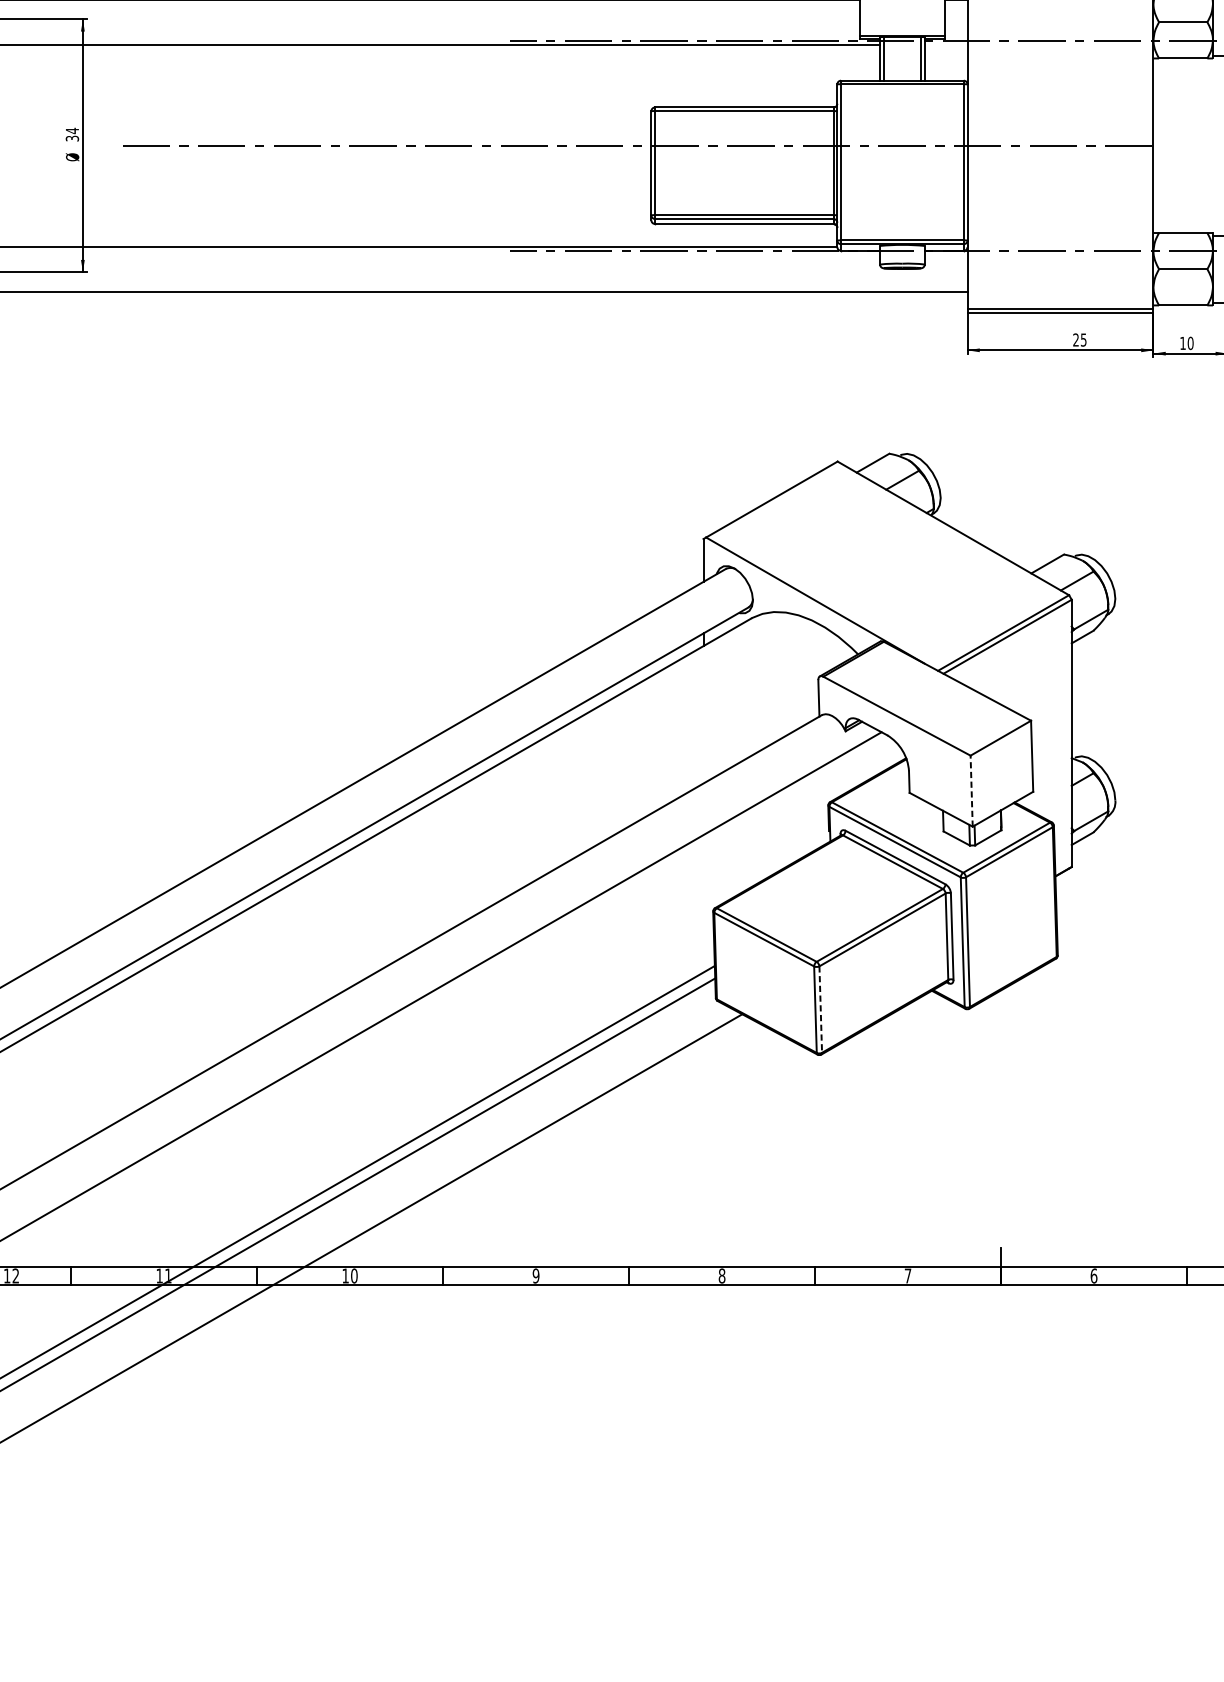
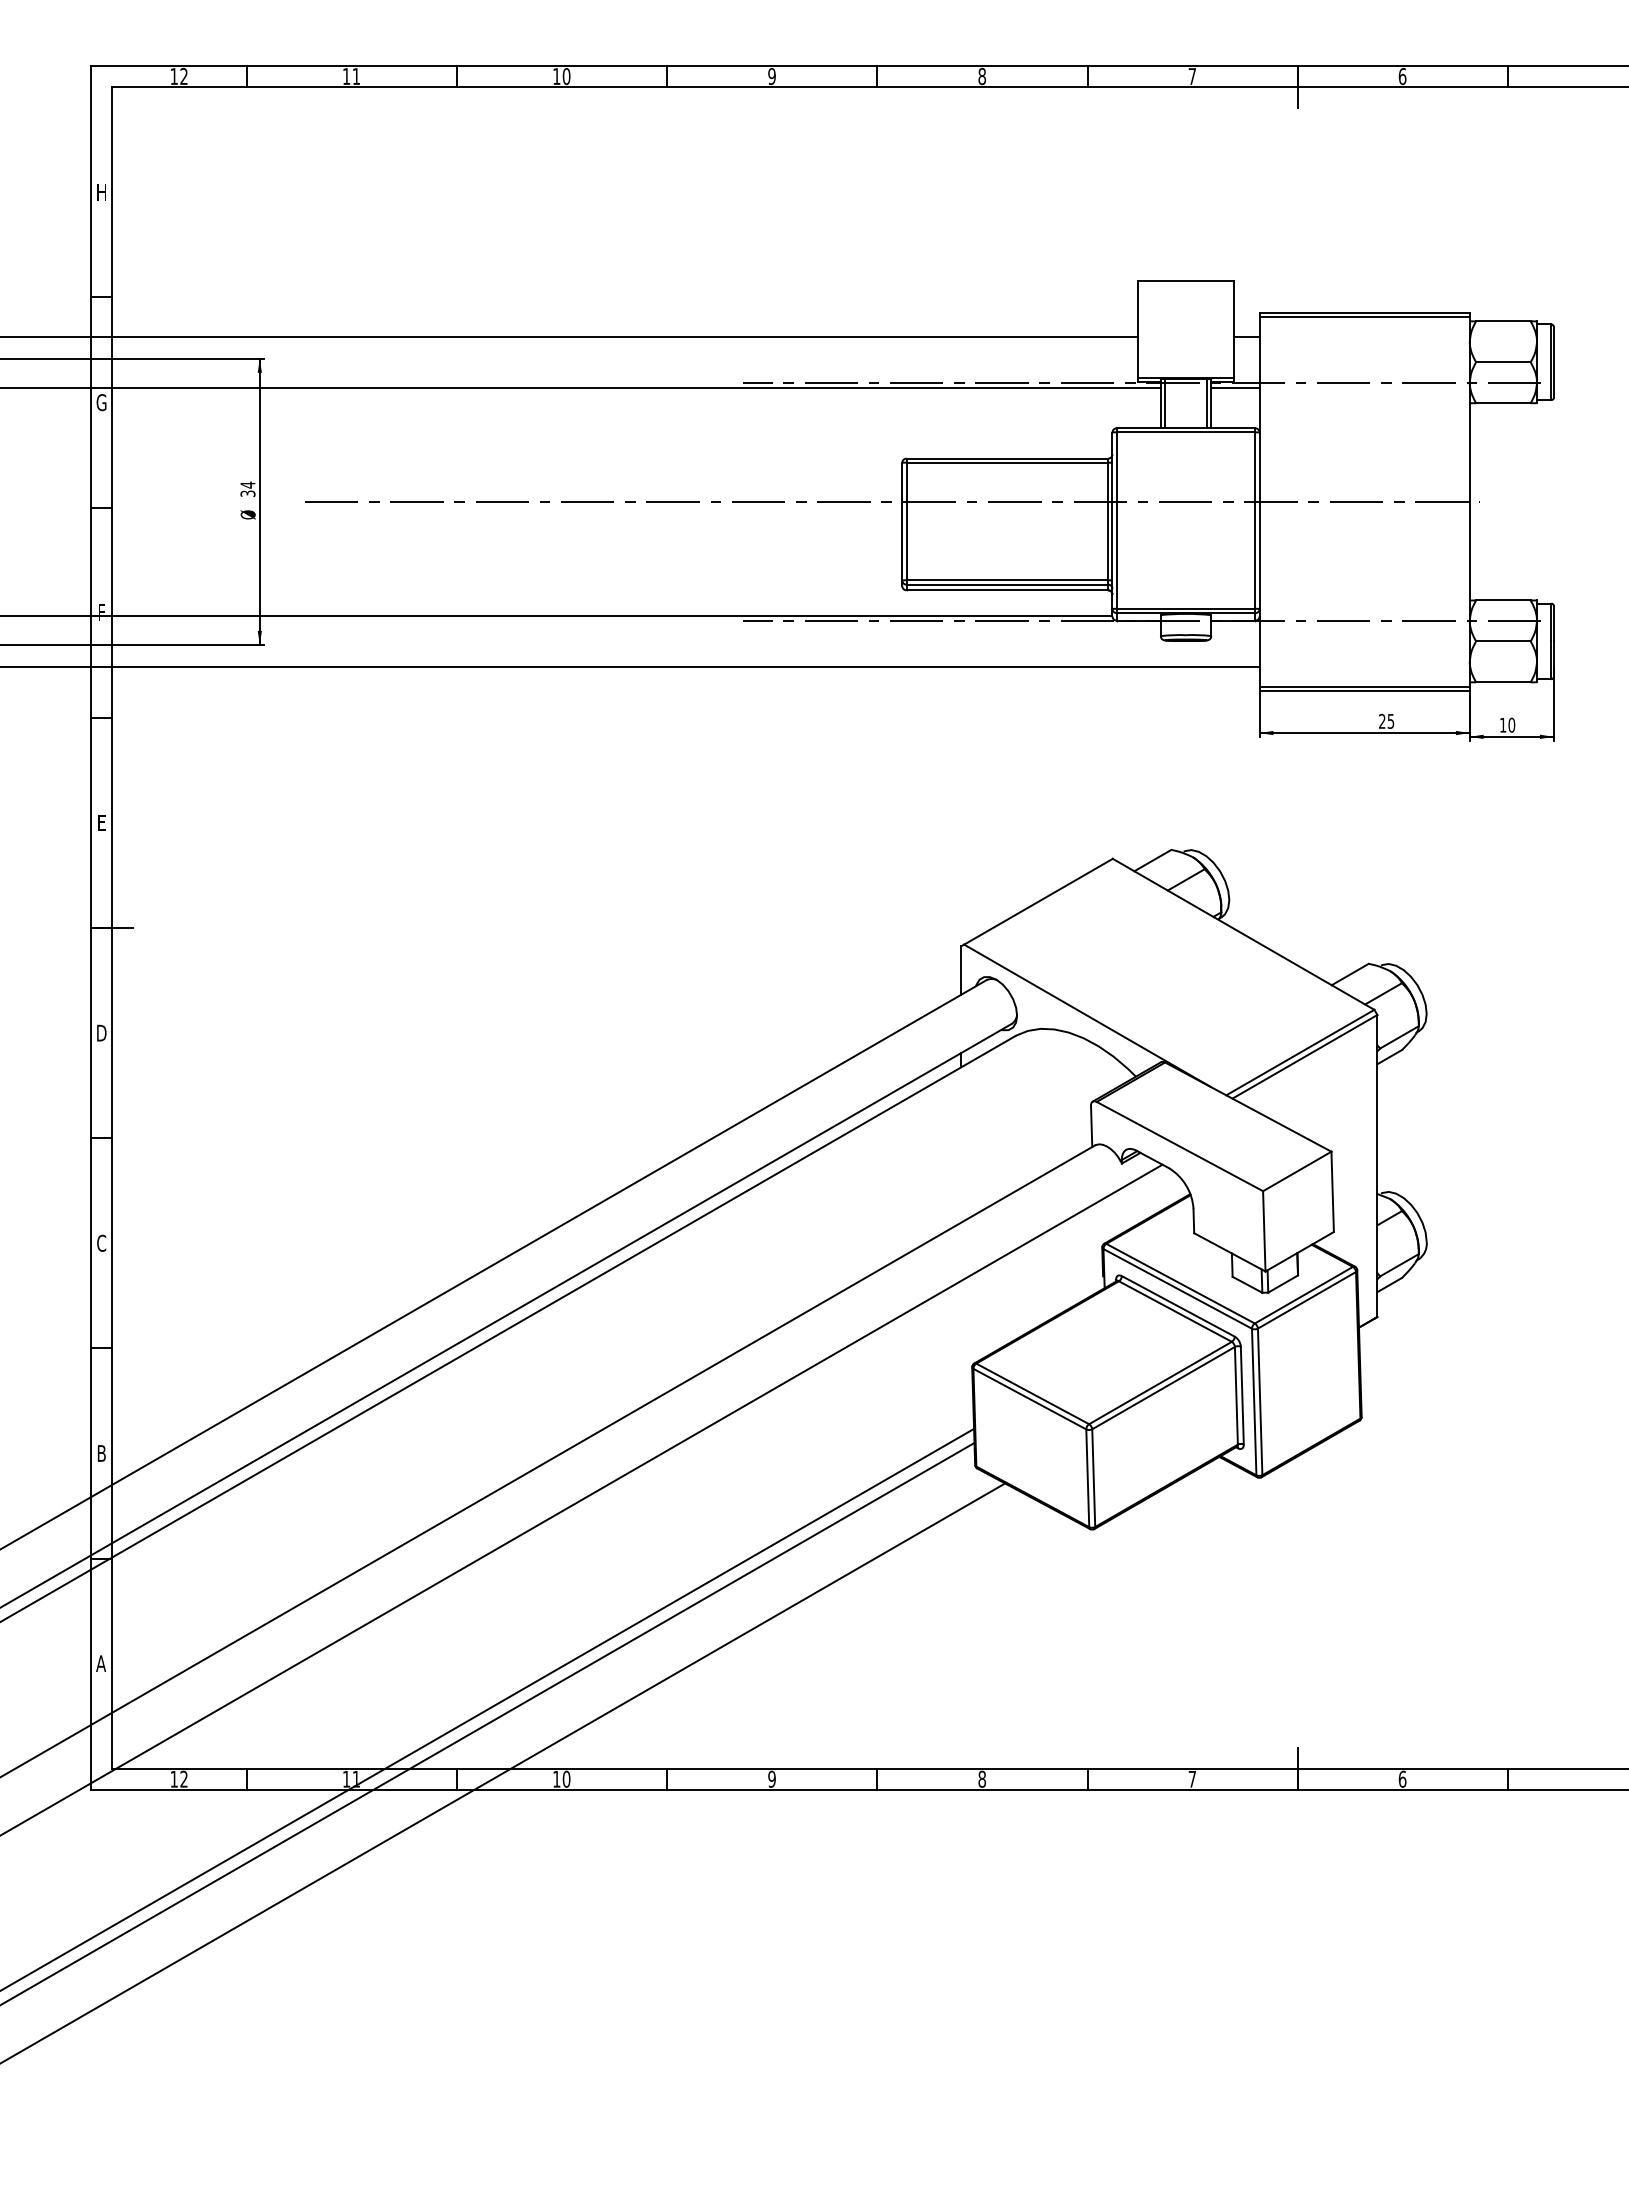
line: (946, 44) -> (1235, 387), added
line: (971, 790) -> (1264, 1230), dashed -> solid
line: (820, 1009) -> (1093, 1478), dashed -> solid

